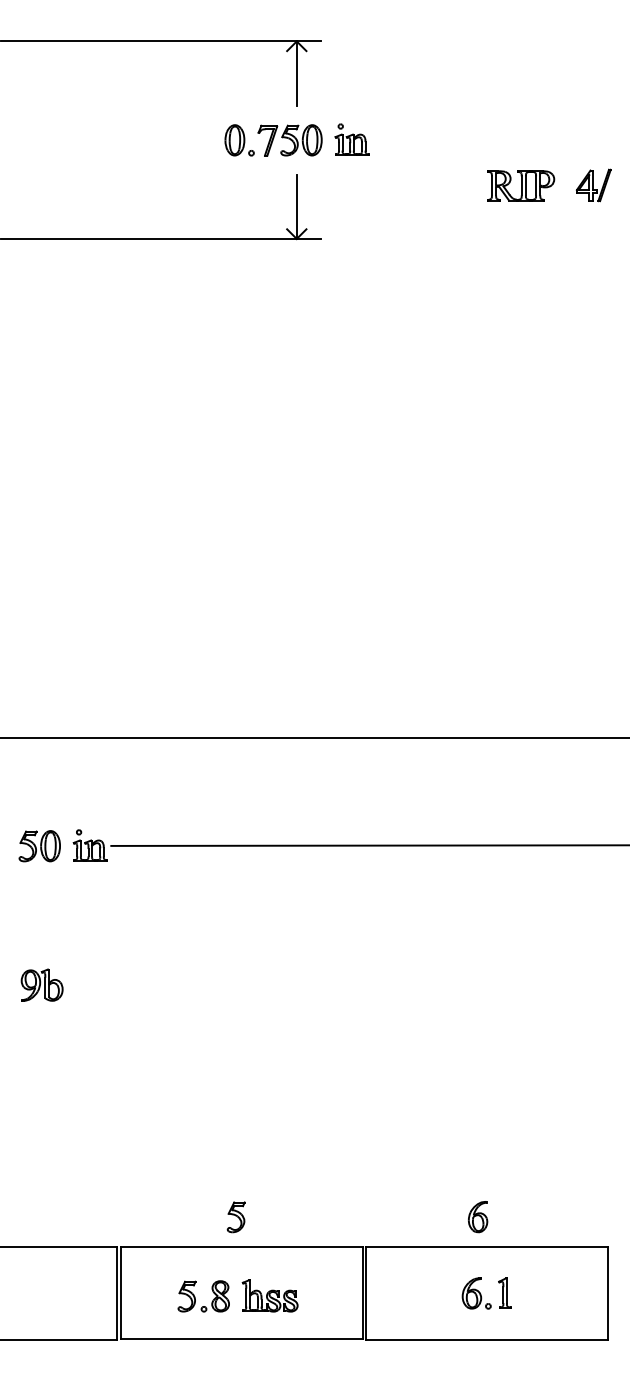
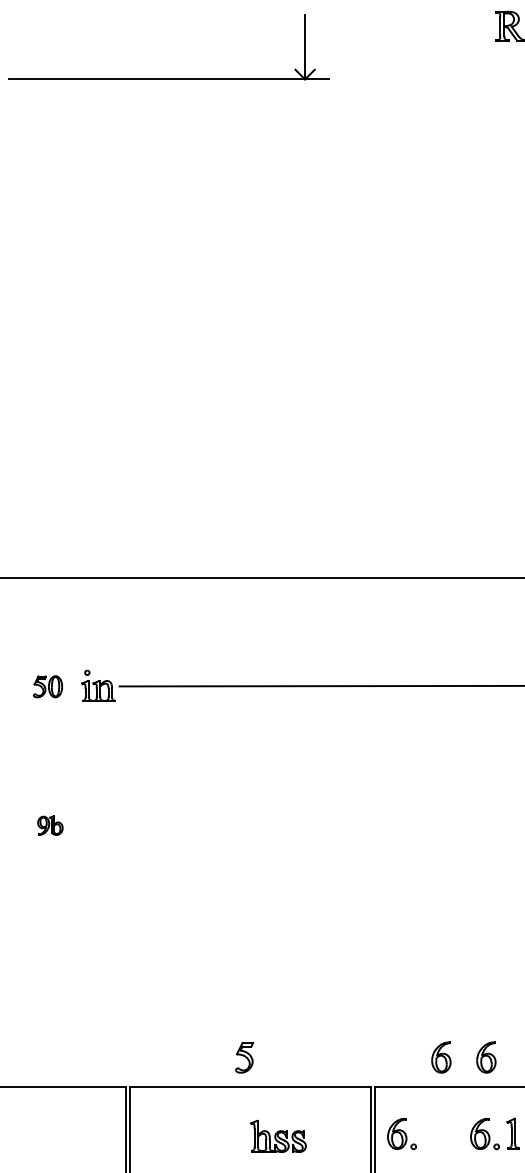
part: (39, 846) -> (47, 686), size x0.7
part: (41, 984) -> (49, 824), size x0.6
part: (433, 1217) -> (441, 1057), added
part: (393, 1293) -> (401, 1133), added
part: (195, 1296) -> (203, 1136), removed

